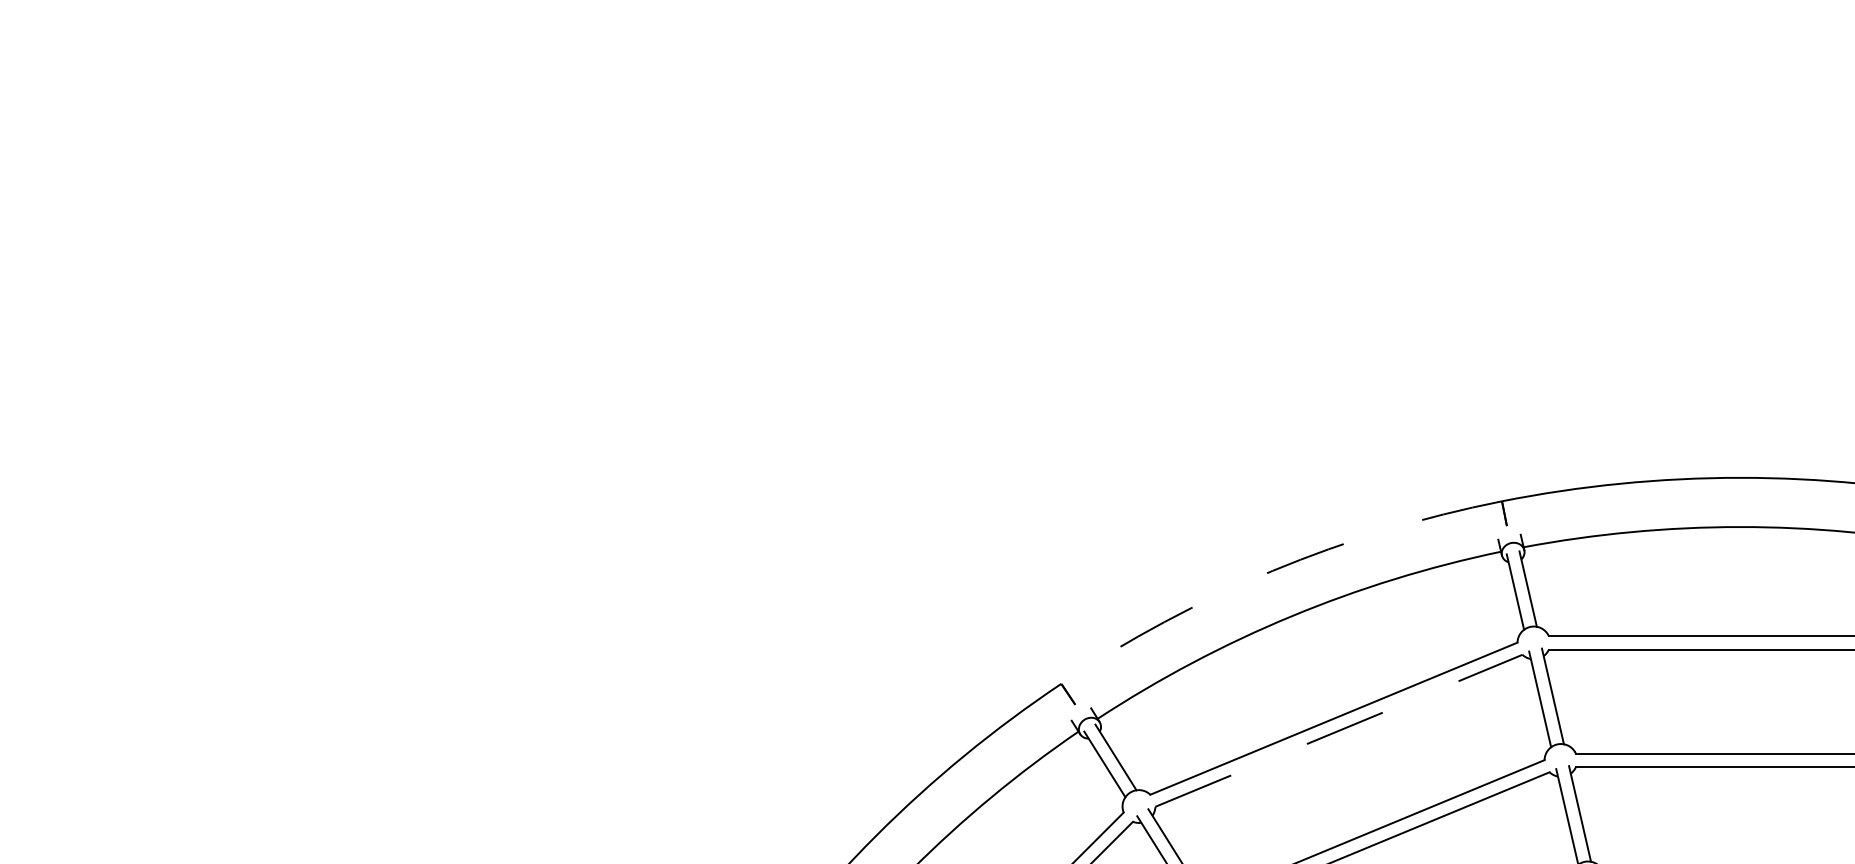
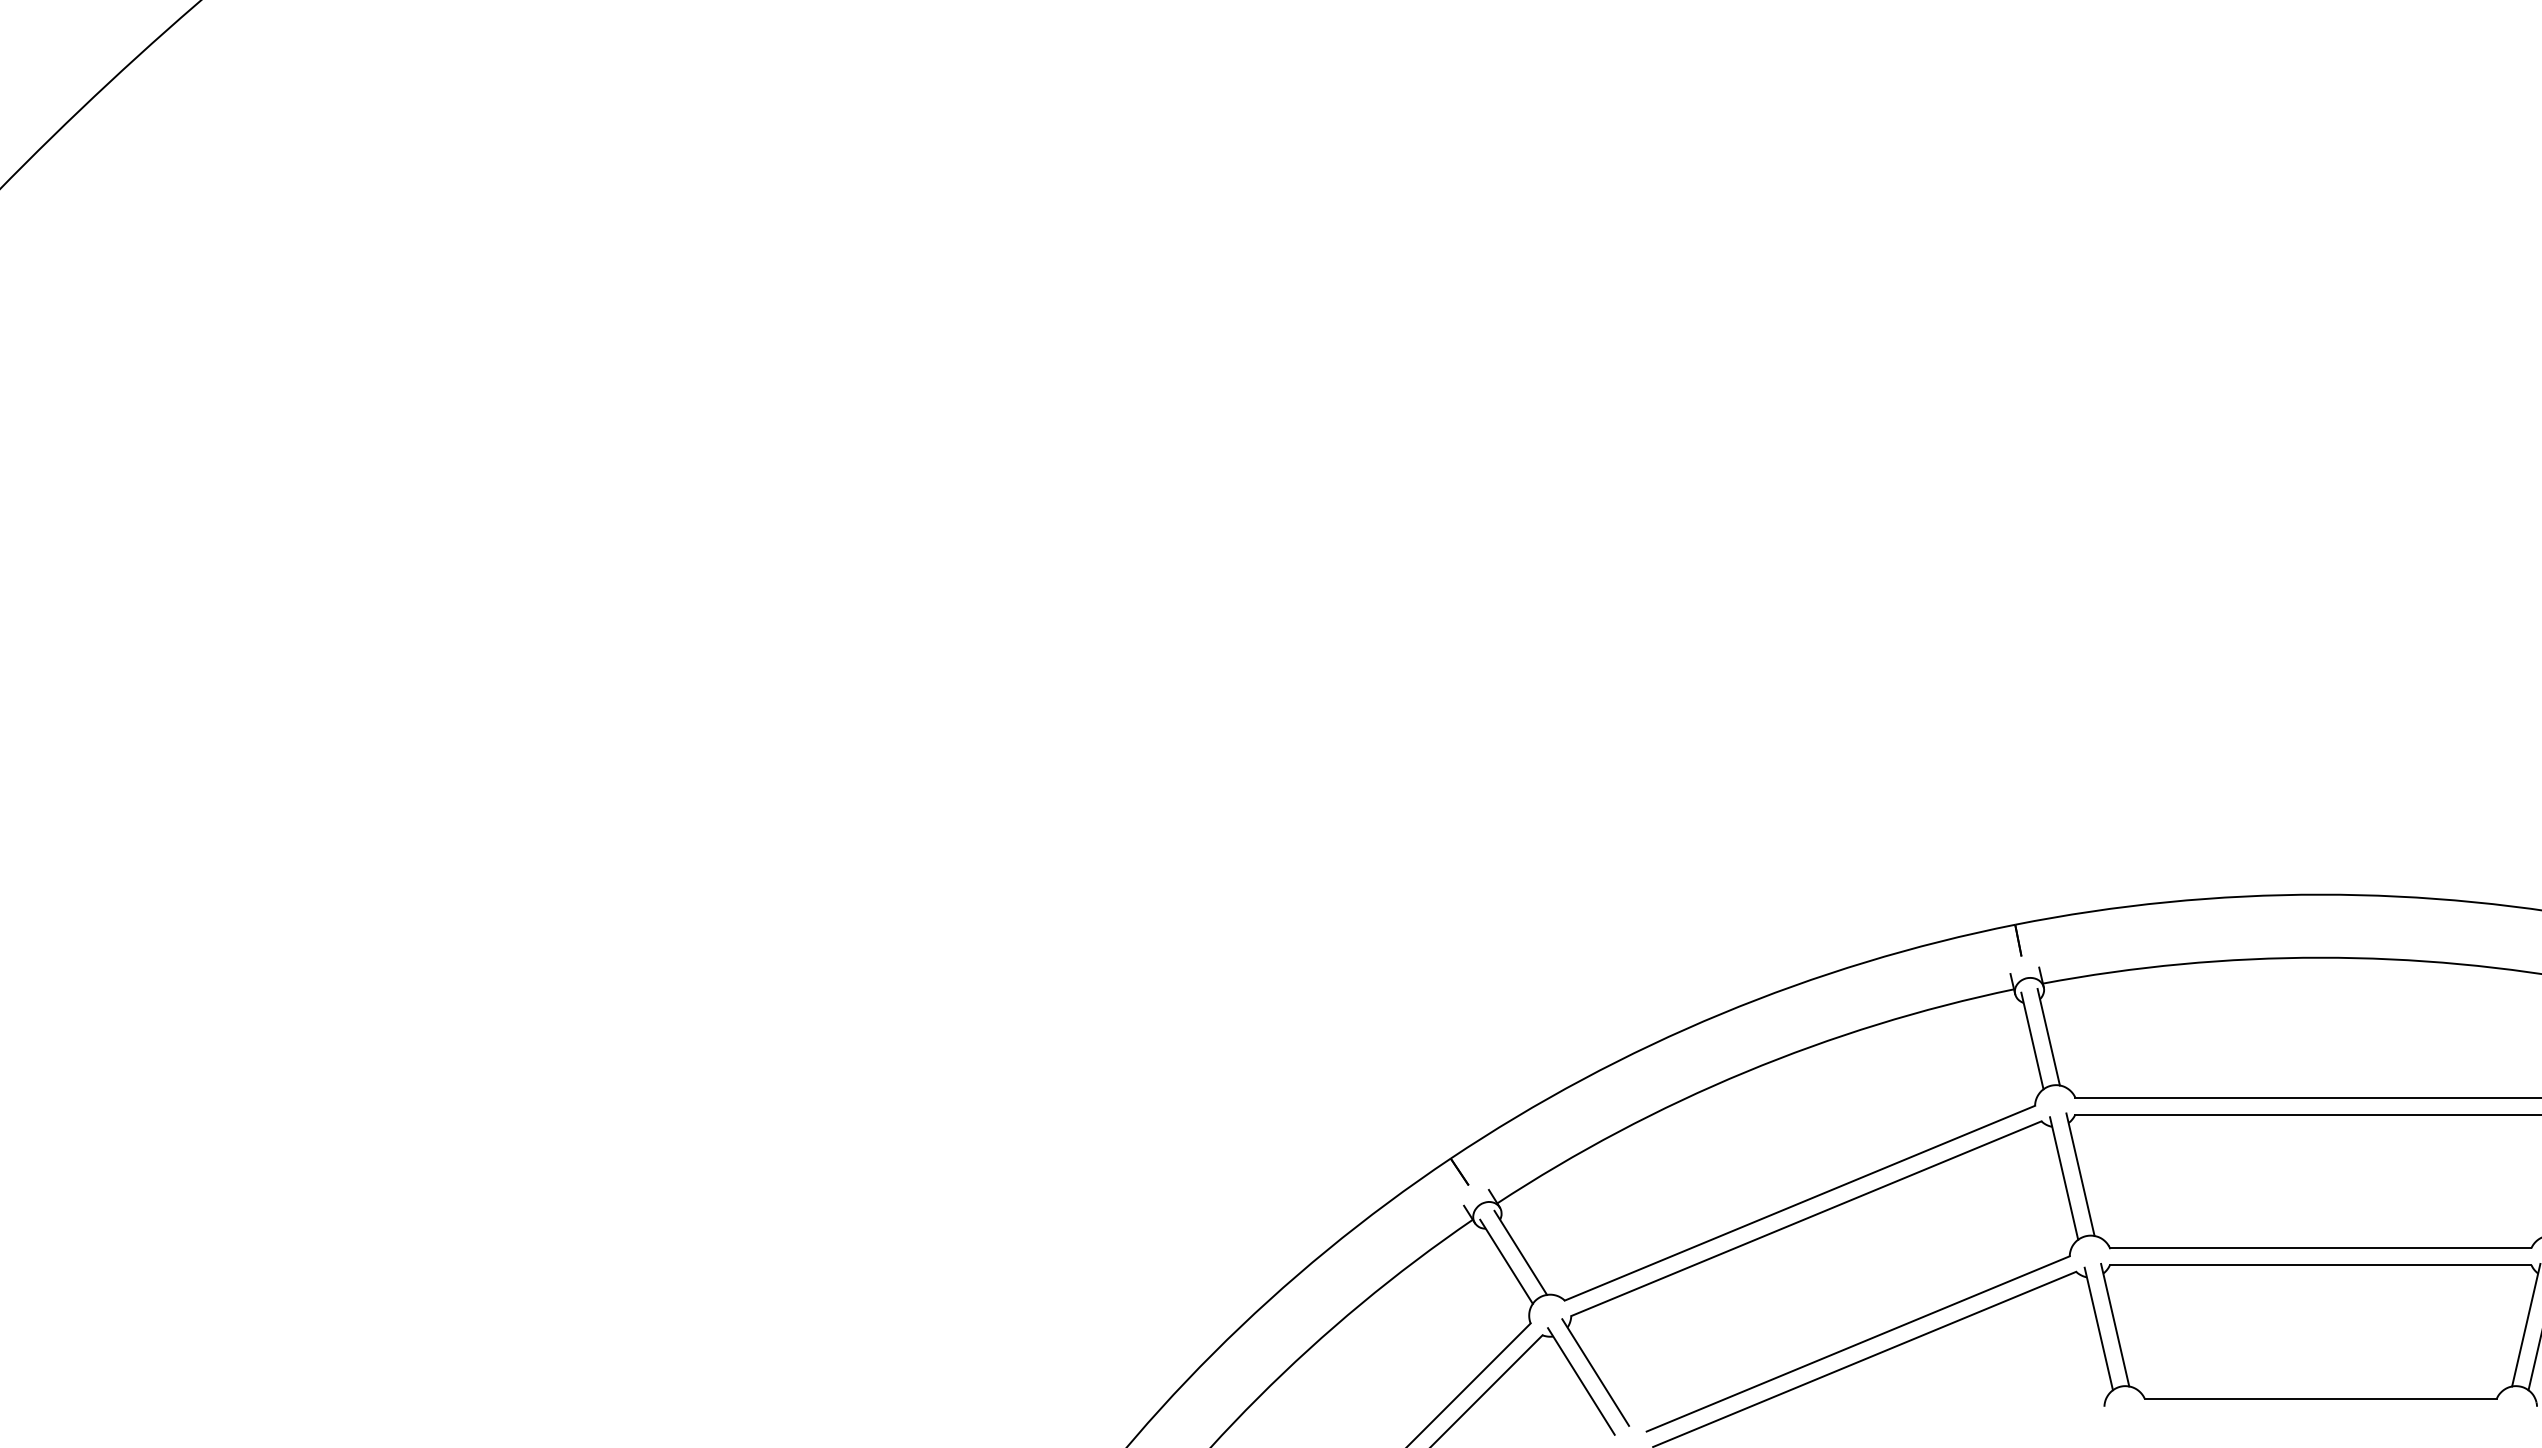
arc: (1272, 570) -> (1721, 1013), dashed -> solid
line: (1339, 730) -> (1806, 1218), dashed -> solid

